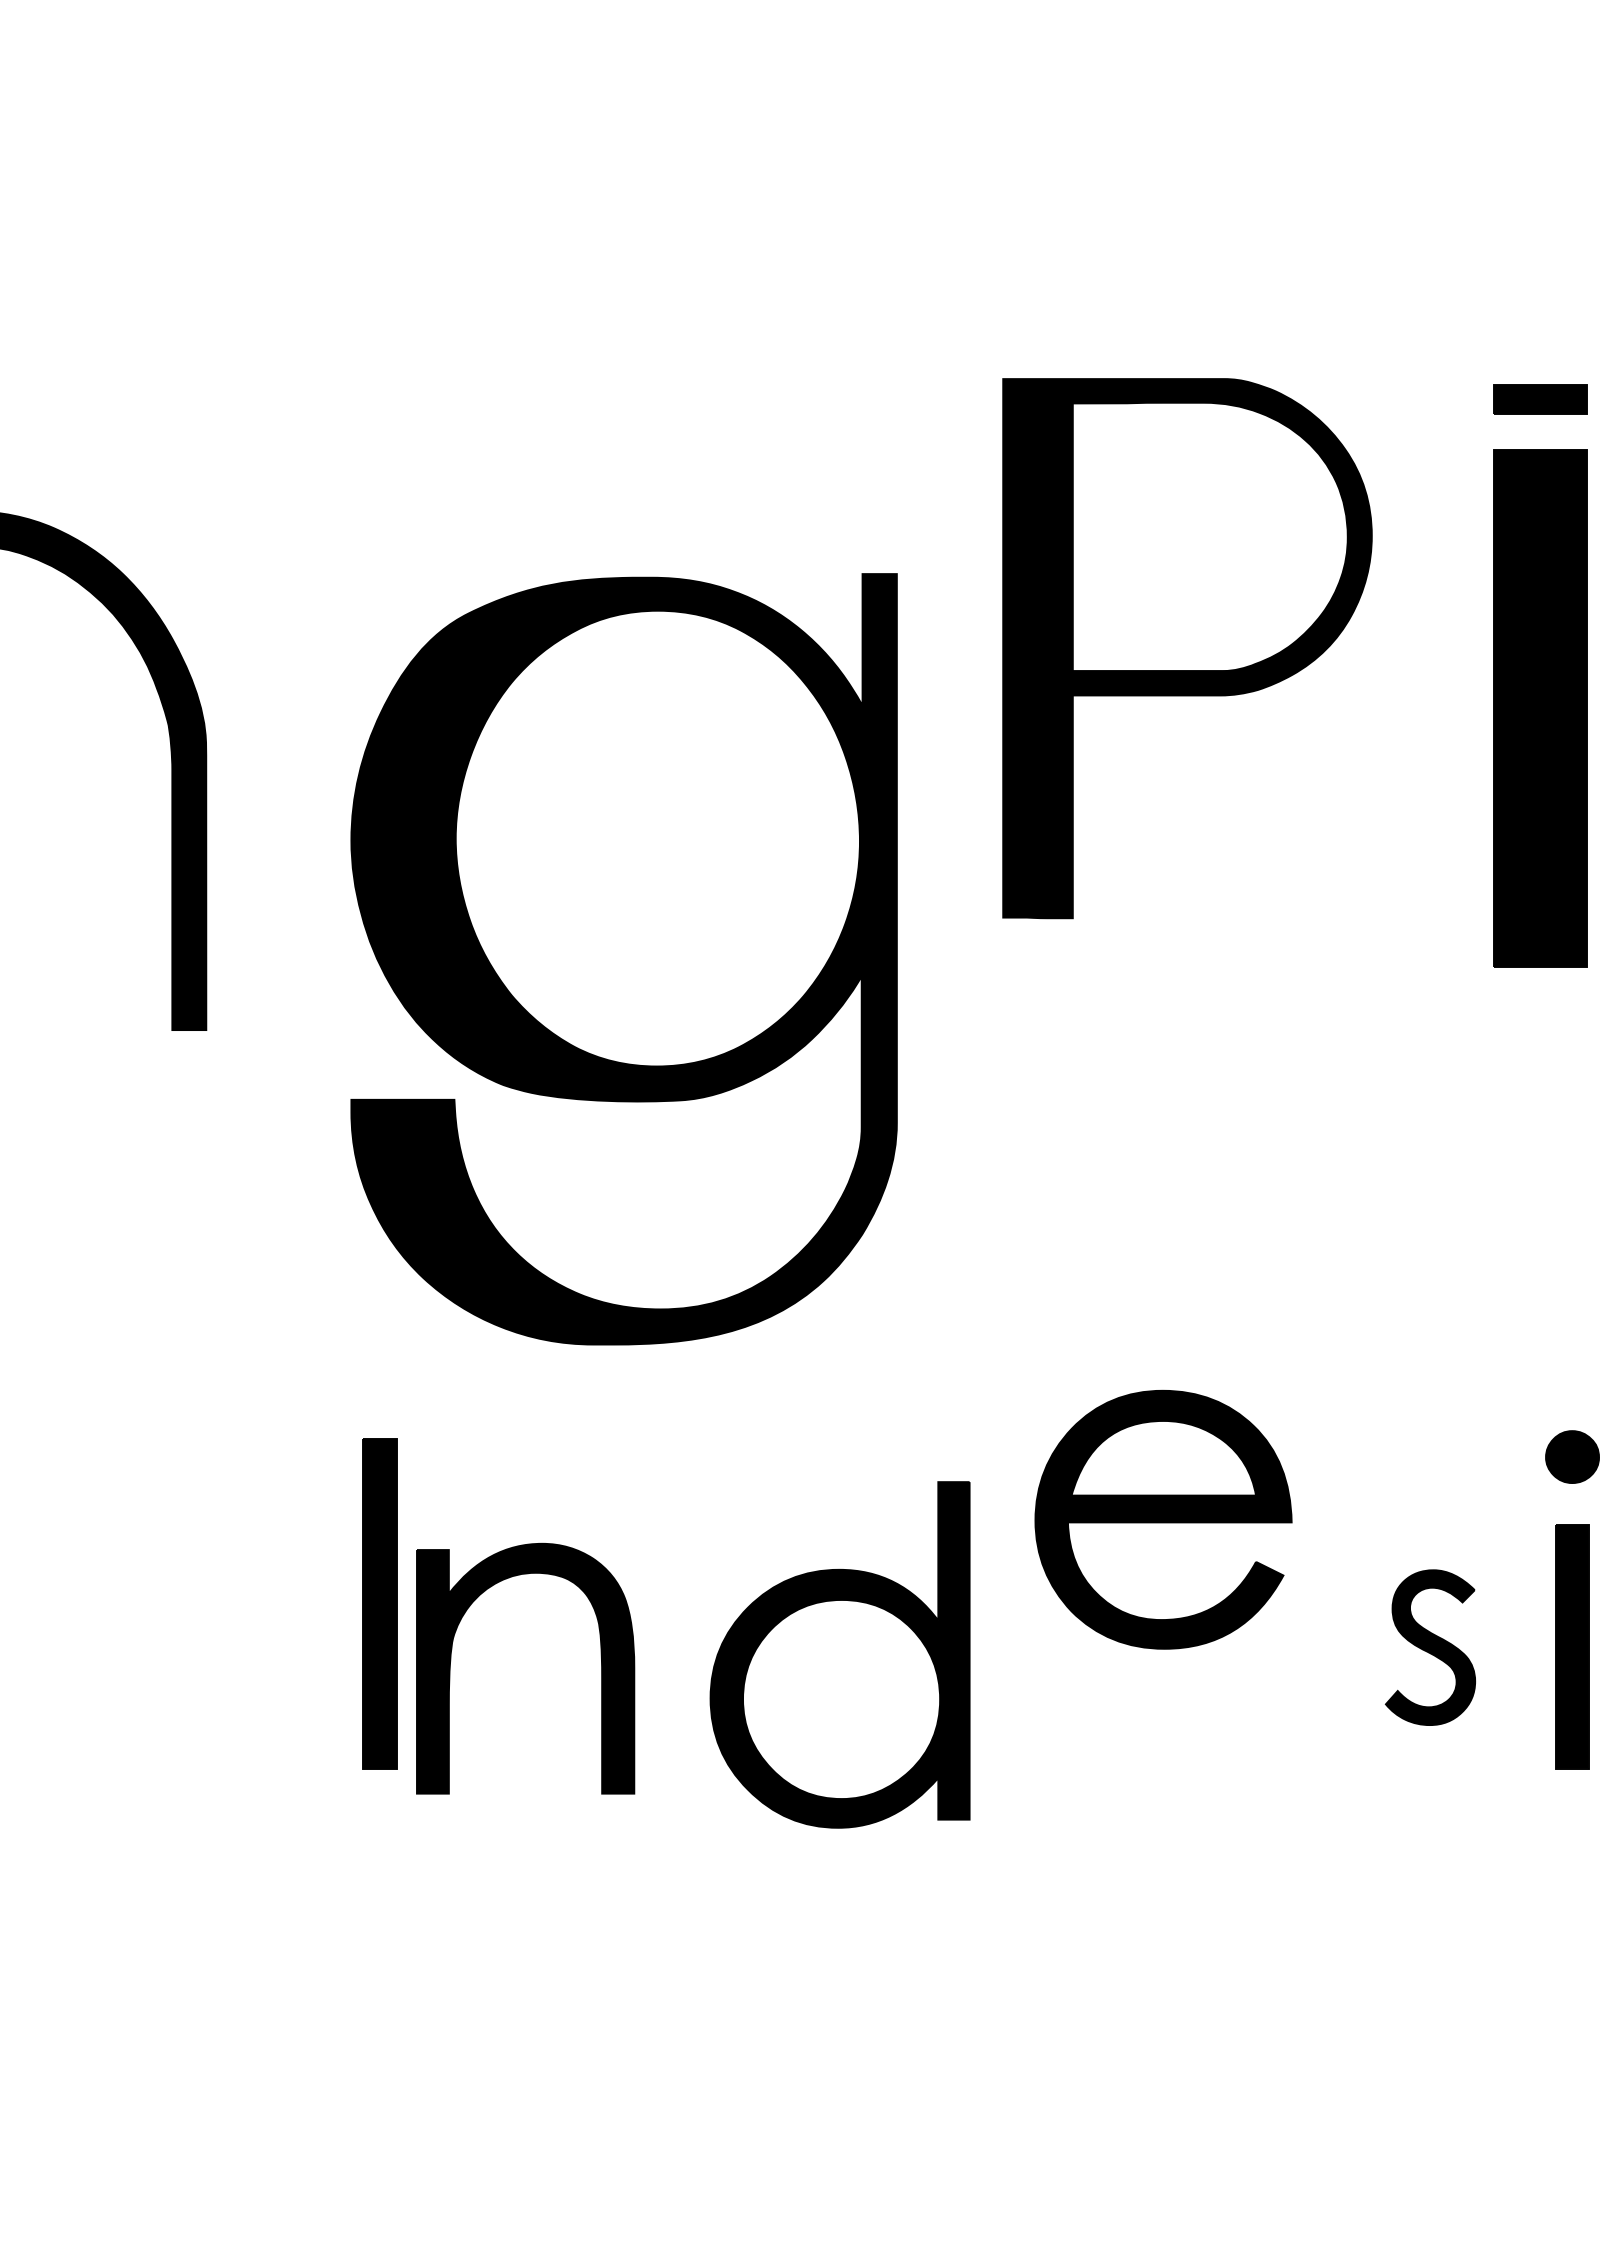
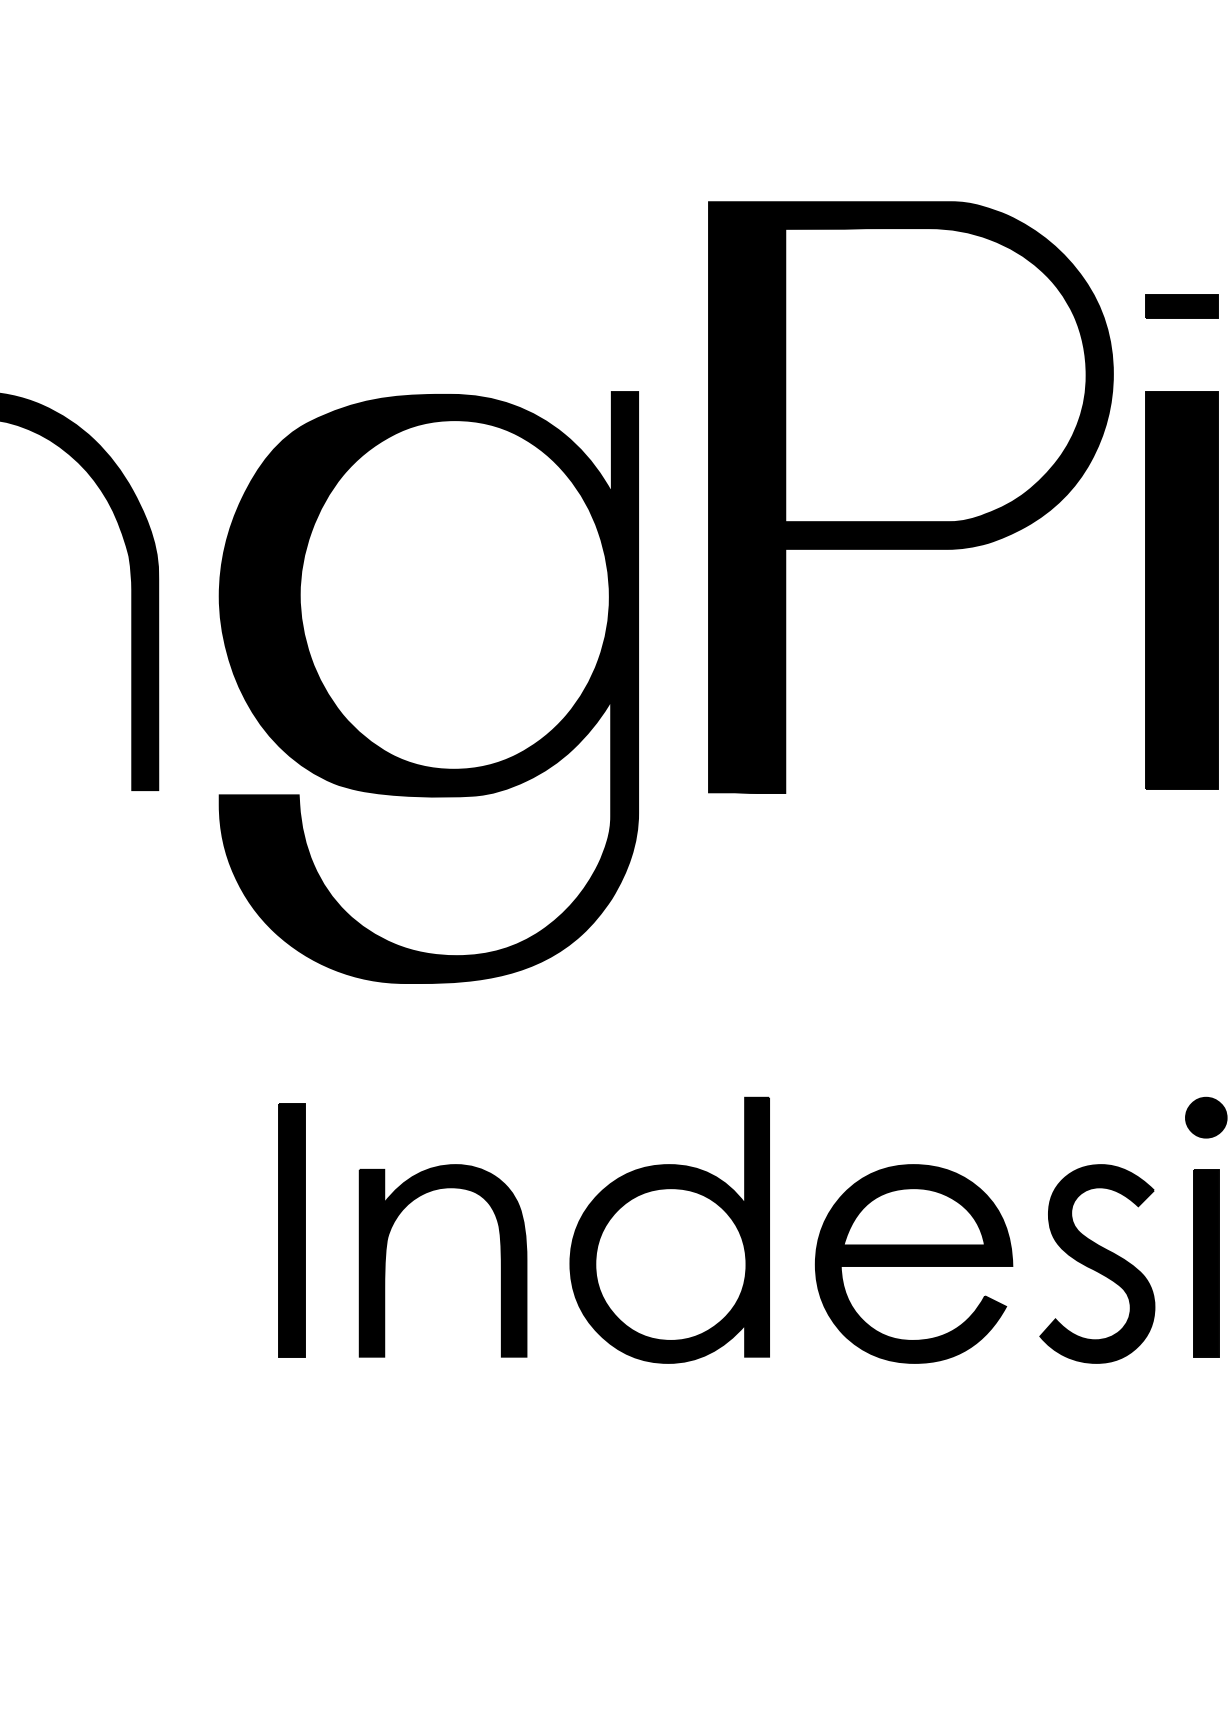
part: (1187, 648) -> (910, 497), size x1.43
part: (1540, 708) -> (1181, 590), moved
part: (623, 959) -> (428, 687), moved
part: (1163, 1519) -> (914, 1263), moved
part: (1430, 1647) -> (1097, 1263), size x1.67
part: (839, 1654) -> (669, 1230), moved
part: (451, 1660) -> (386, 1254), moved

